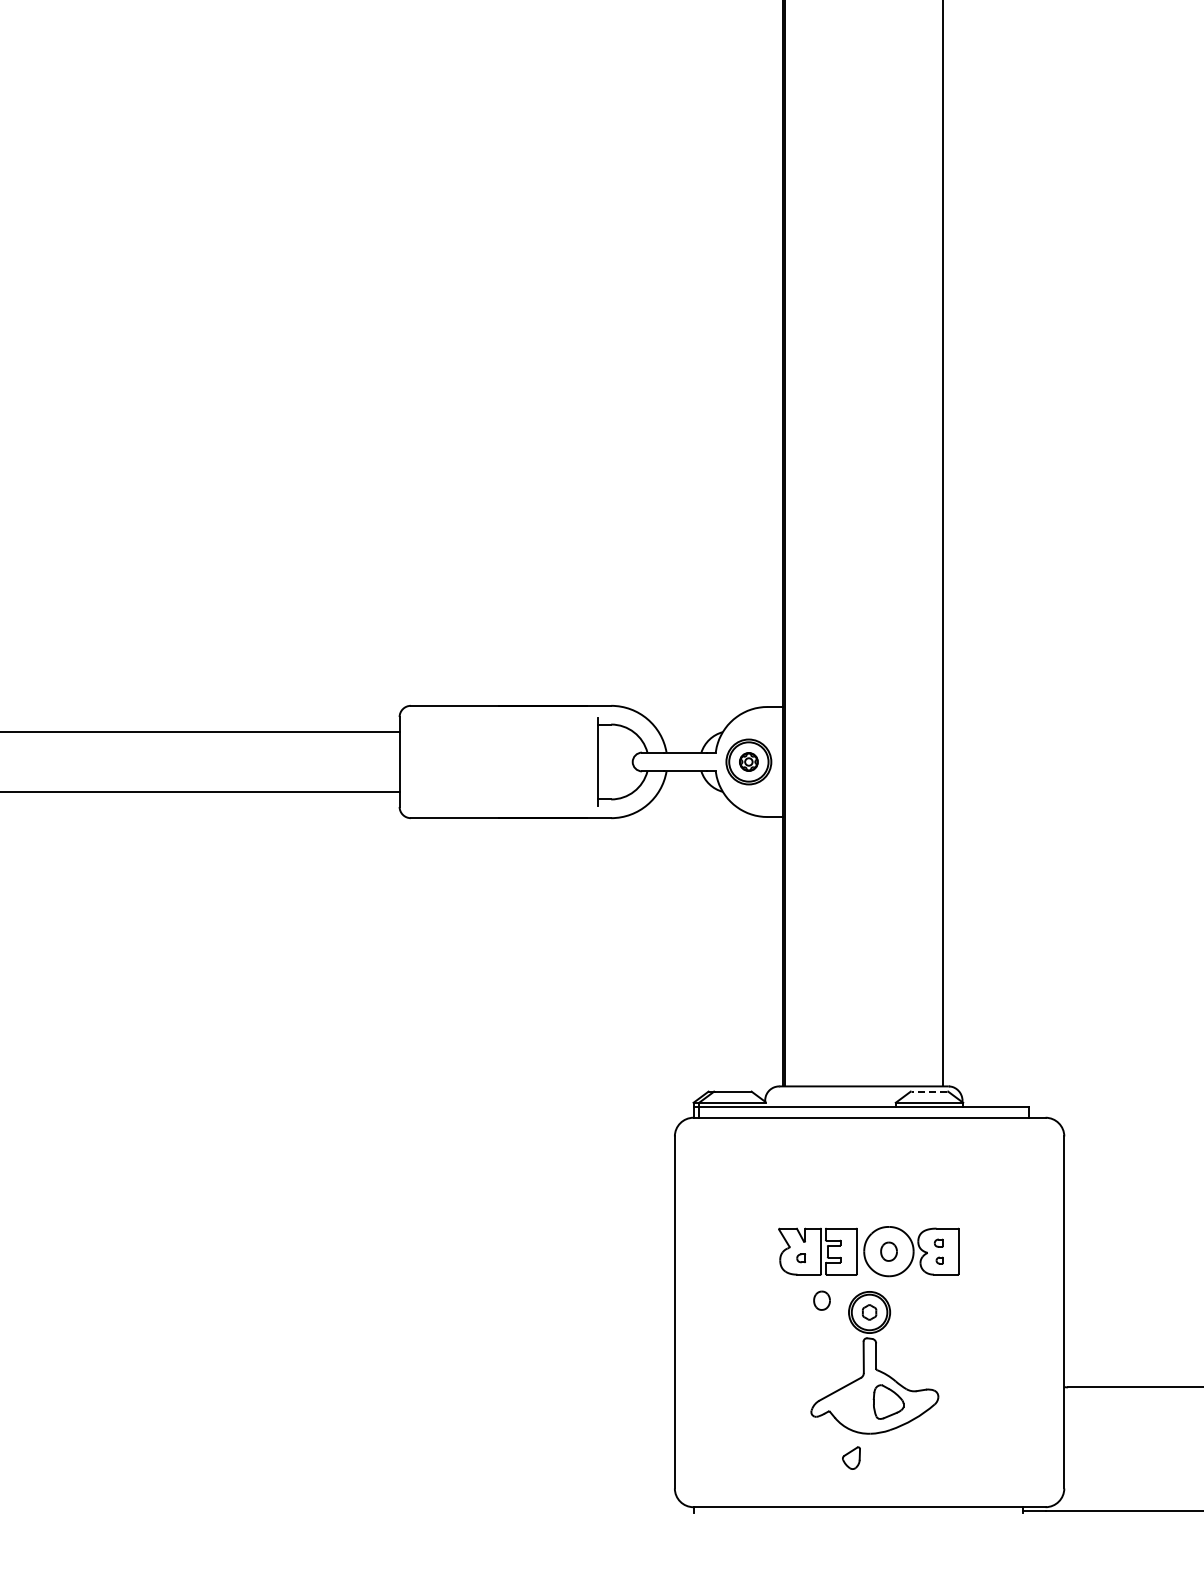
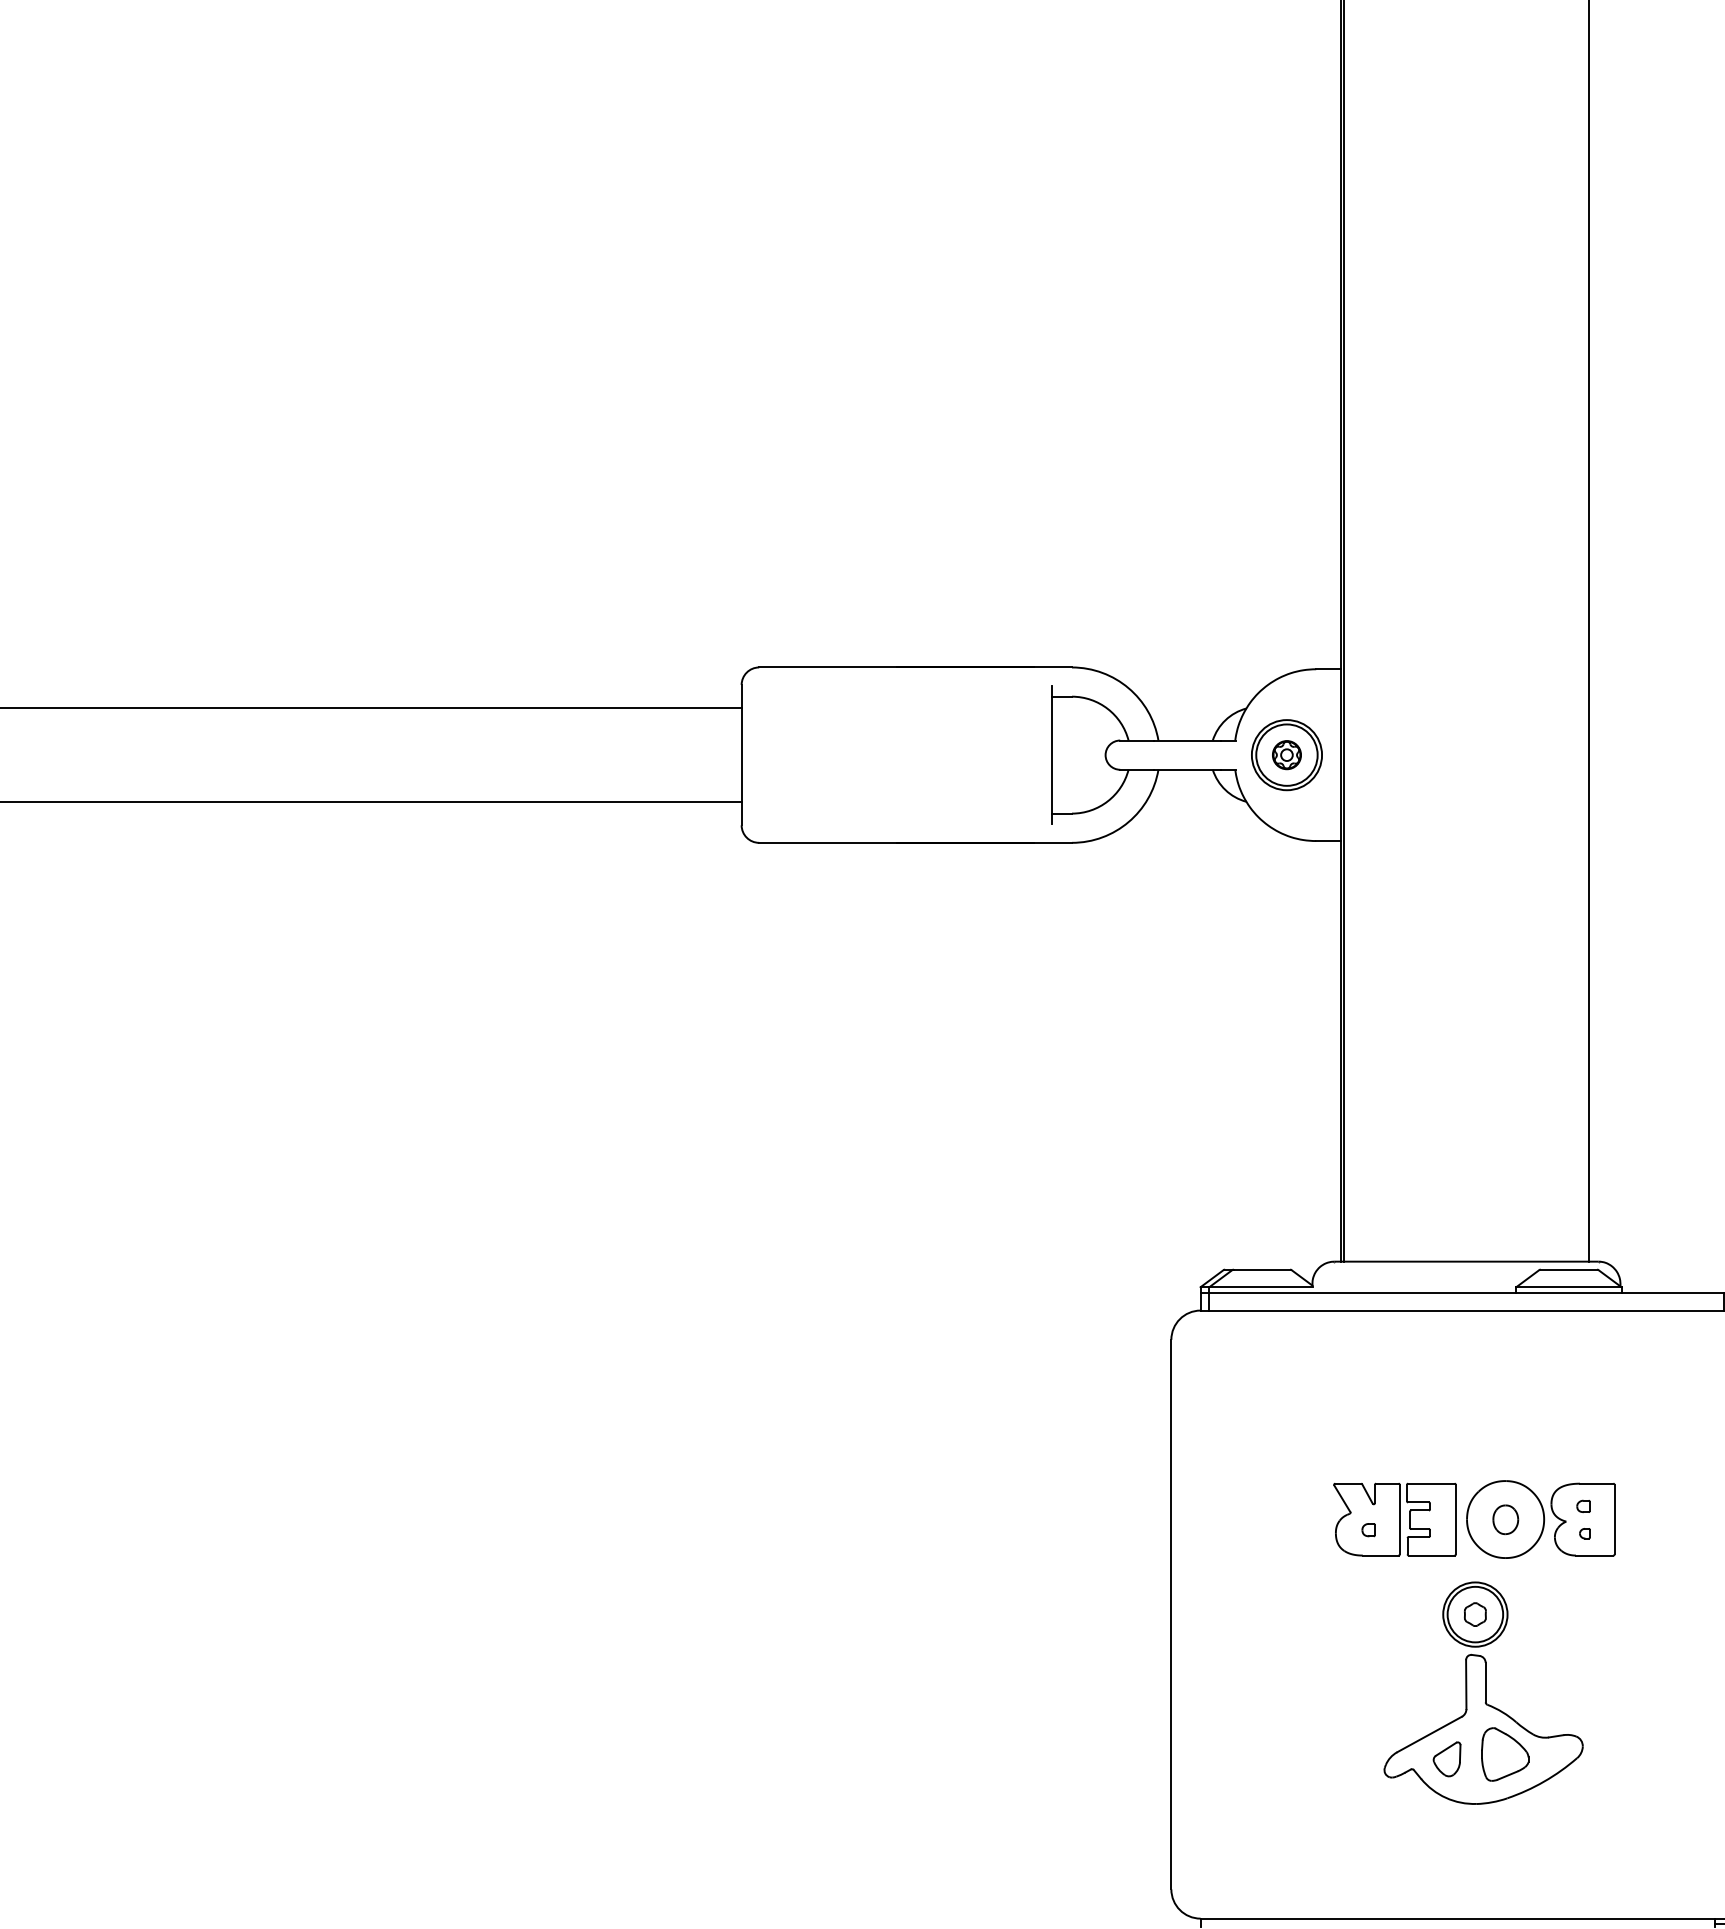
line: (929, 1091) -> (1568, 1269), dashed -> solid
part: (821, 1300) -> (1400, 1595), removed
part: (851, 1457) -> (1447, 1758), moved

